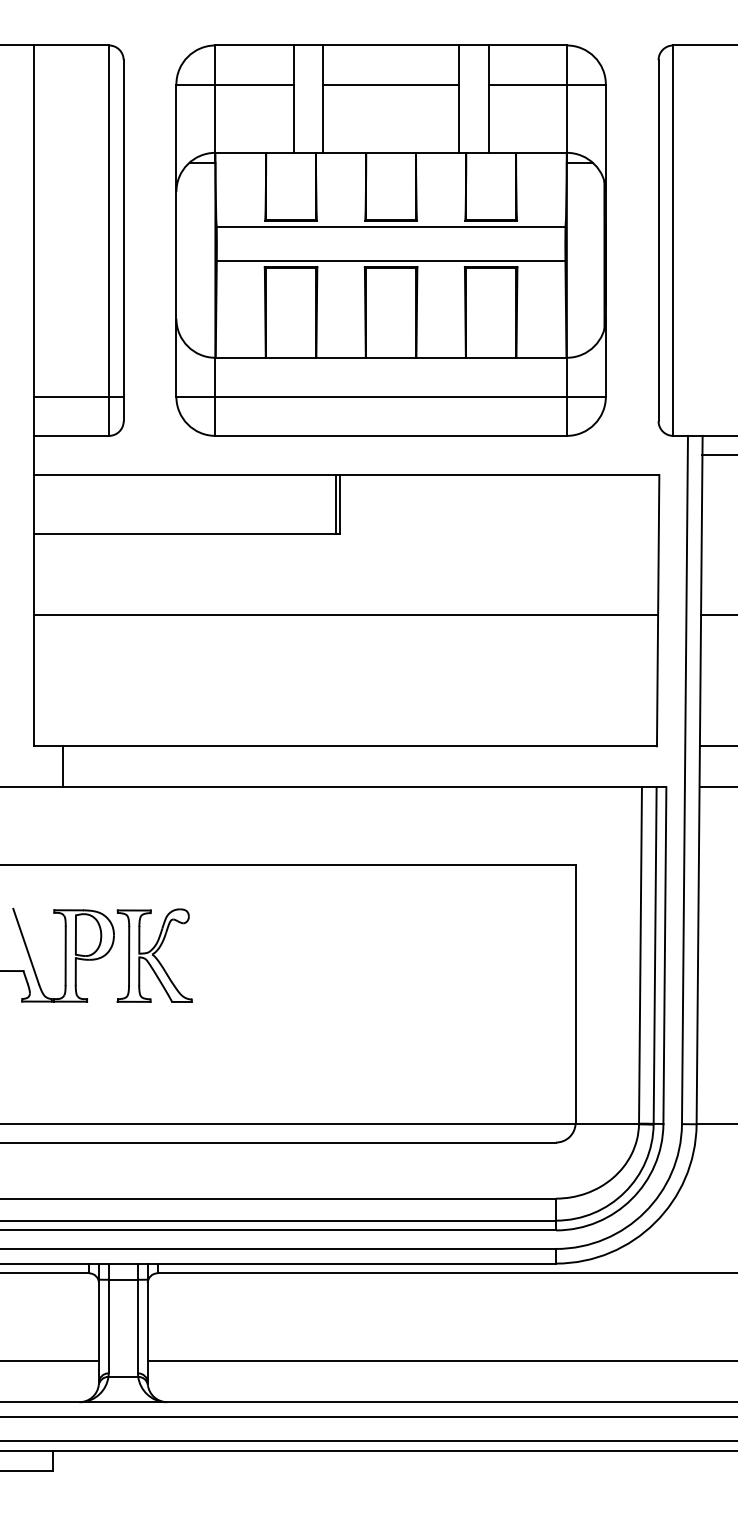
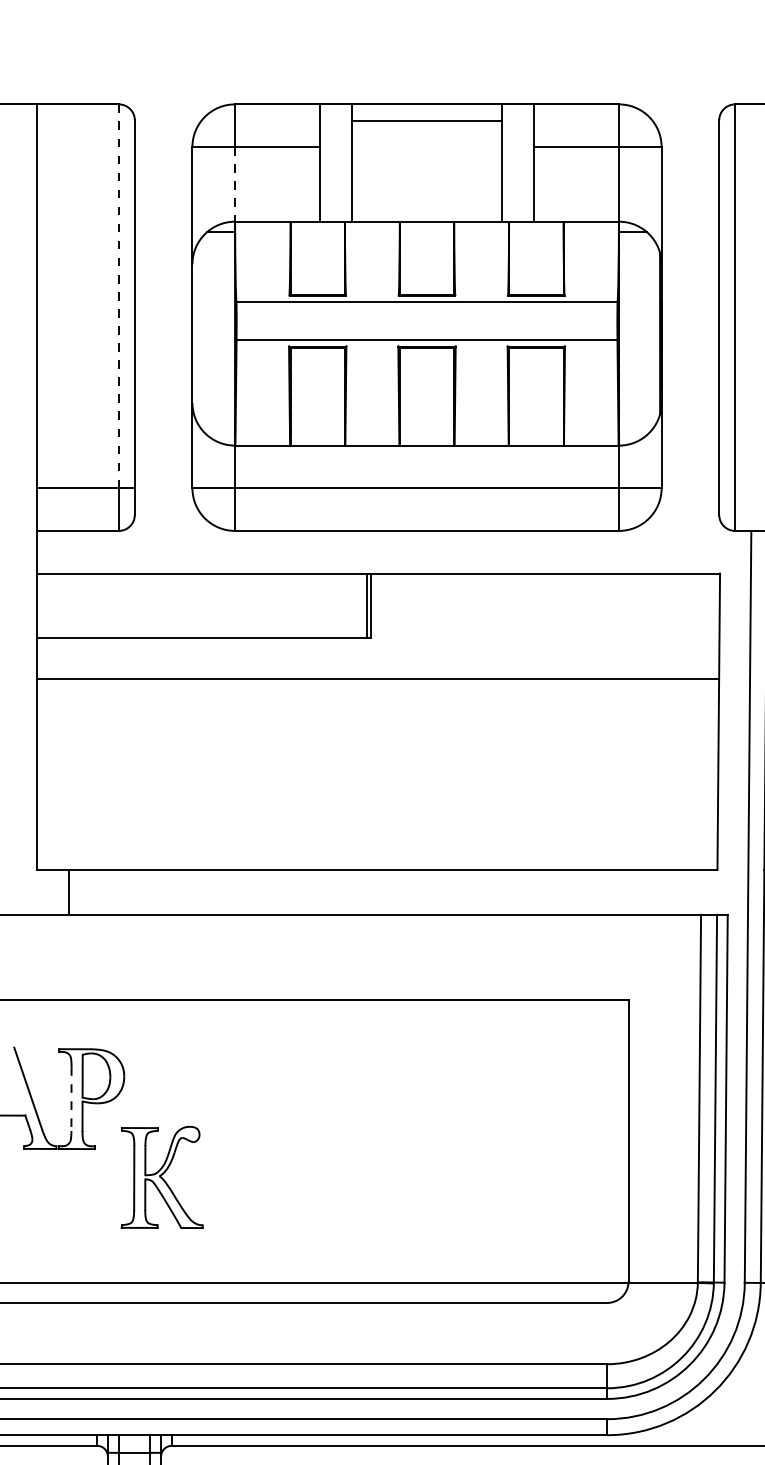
line: (390, 84) -> (426, 120), moved
line: (215, 119) -> (235, 185), solid -> dashed
line: (109, 221) -> (119, 296), solid -> dashed
line: (345, 615) -> (377, 679), moved
part: (154, 955) -> (161, 1177), moved
line: (65, 956) -> (71, 1099), solid -> dashed

